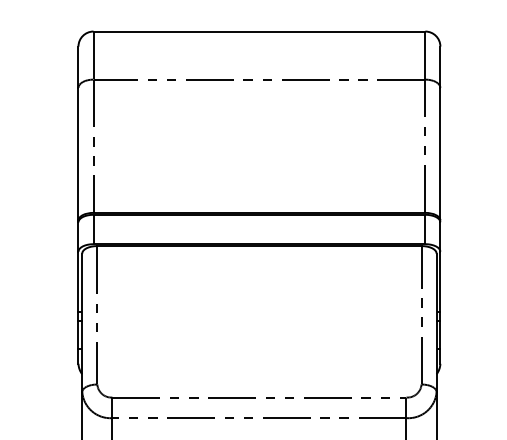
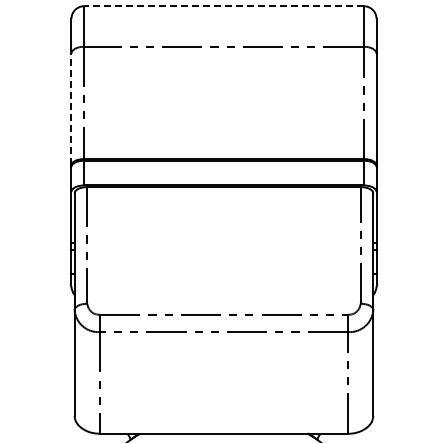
line: (260, 31) -> (224, 6), solid -> dashed
line: (78, 154) -> (71, 109), solid -> dashed

